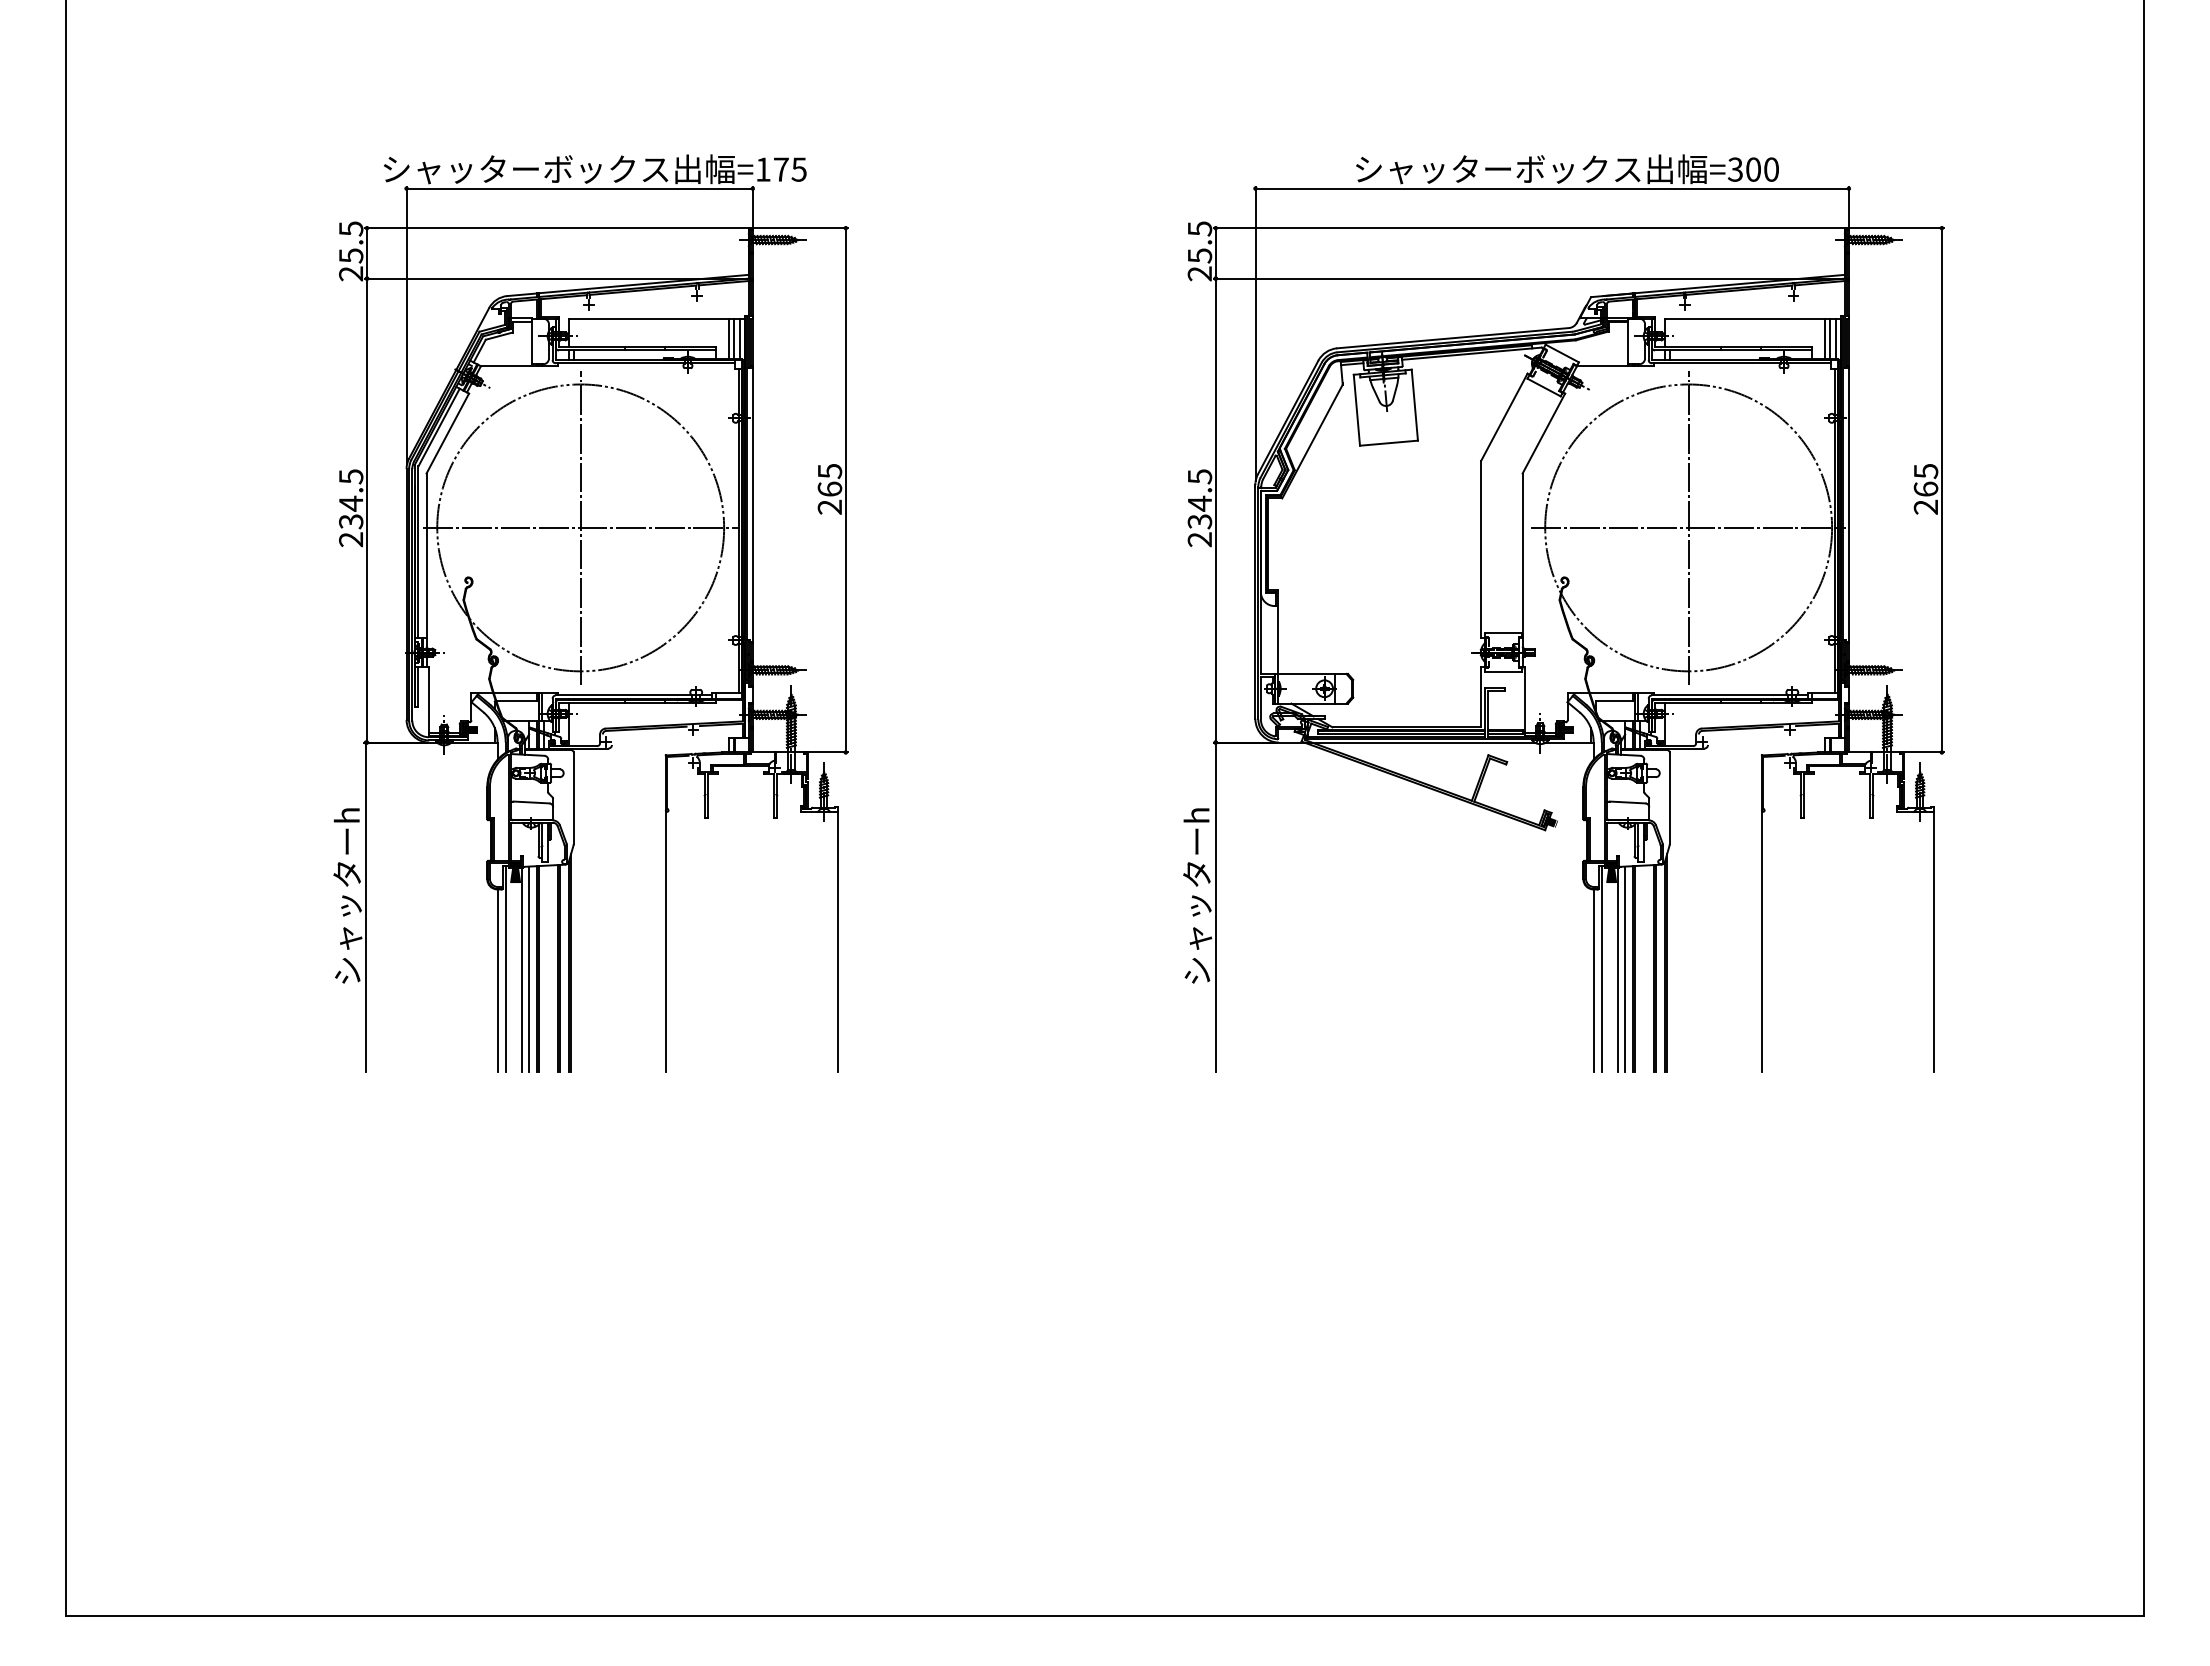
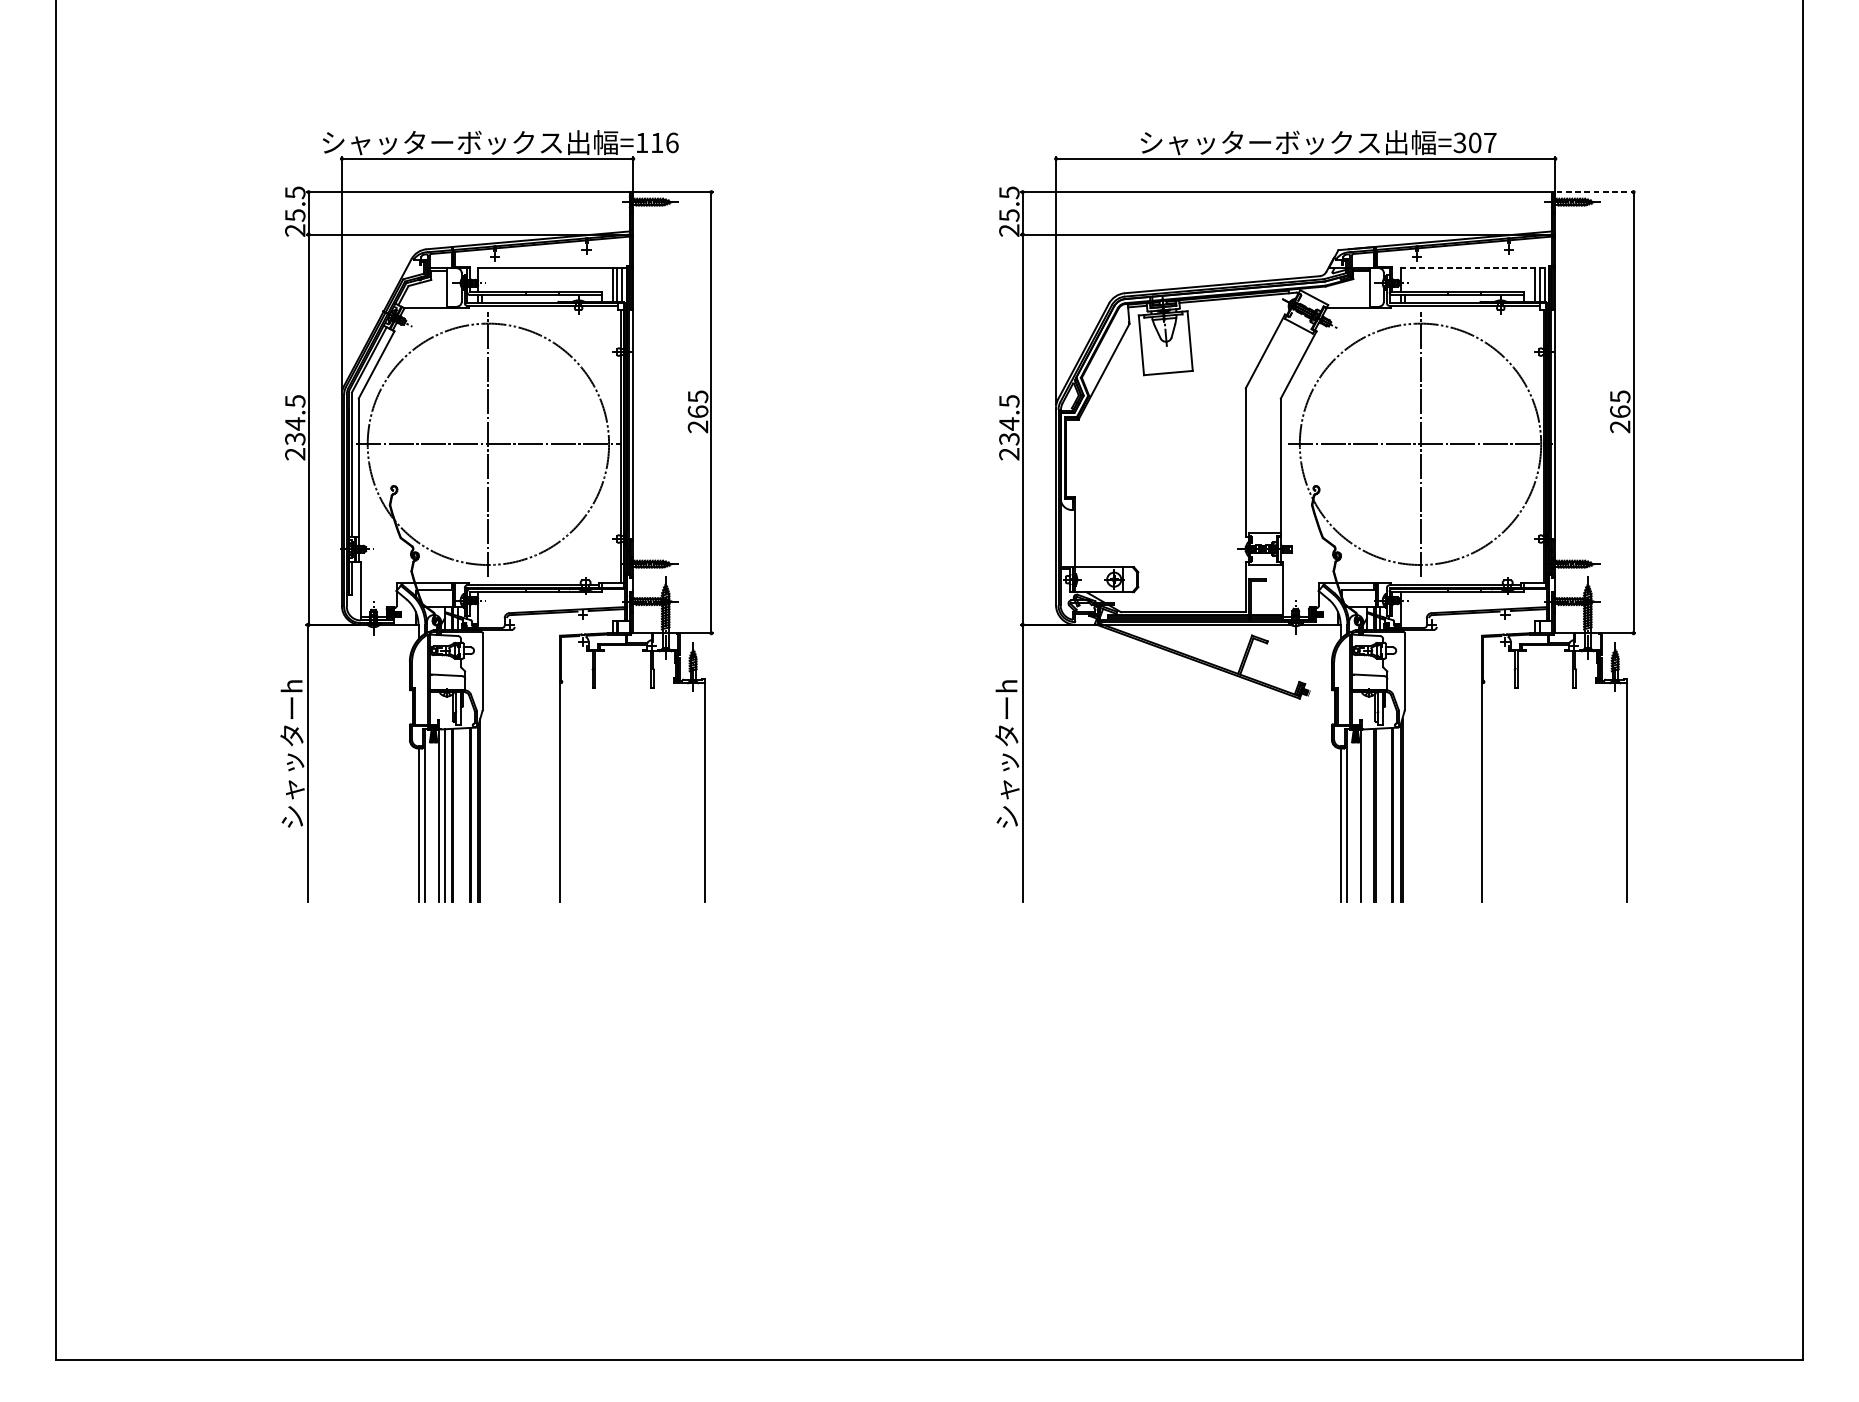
text: (790, 169) -> (664, 142), =175 -> =116
text: (1771, 169) -> (1490, 142), =300 -> =307
line: (1897, 228) -> (1596, 192), solid -> dashed
line: (1753, 318) -> (1475, 268), solid -> dashed
line: (1625, 968) -> (1367, 814), removed

